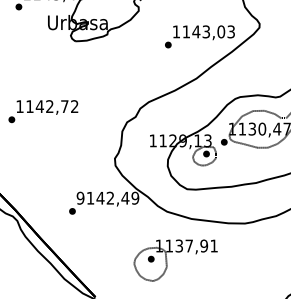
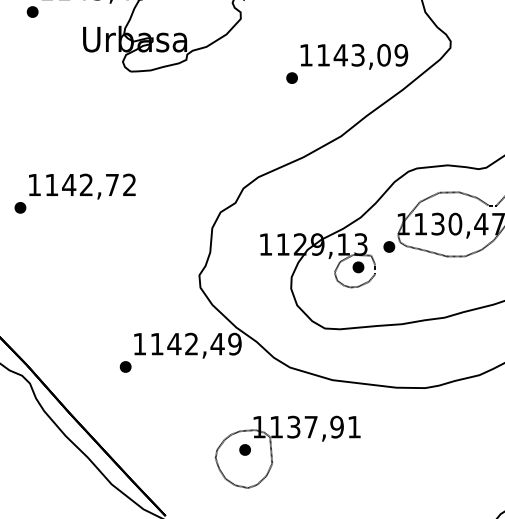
text: (231, 31) -> (401, 54), 1143,03 -> 1143,09
text: (80, 197) -> (139, 342), 9142,49 -> 1142,49
part: (167, 260) -> (273, 452), moved

